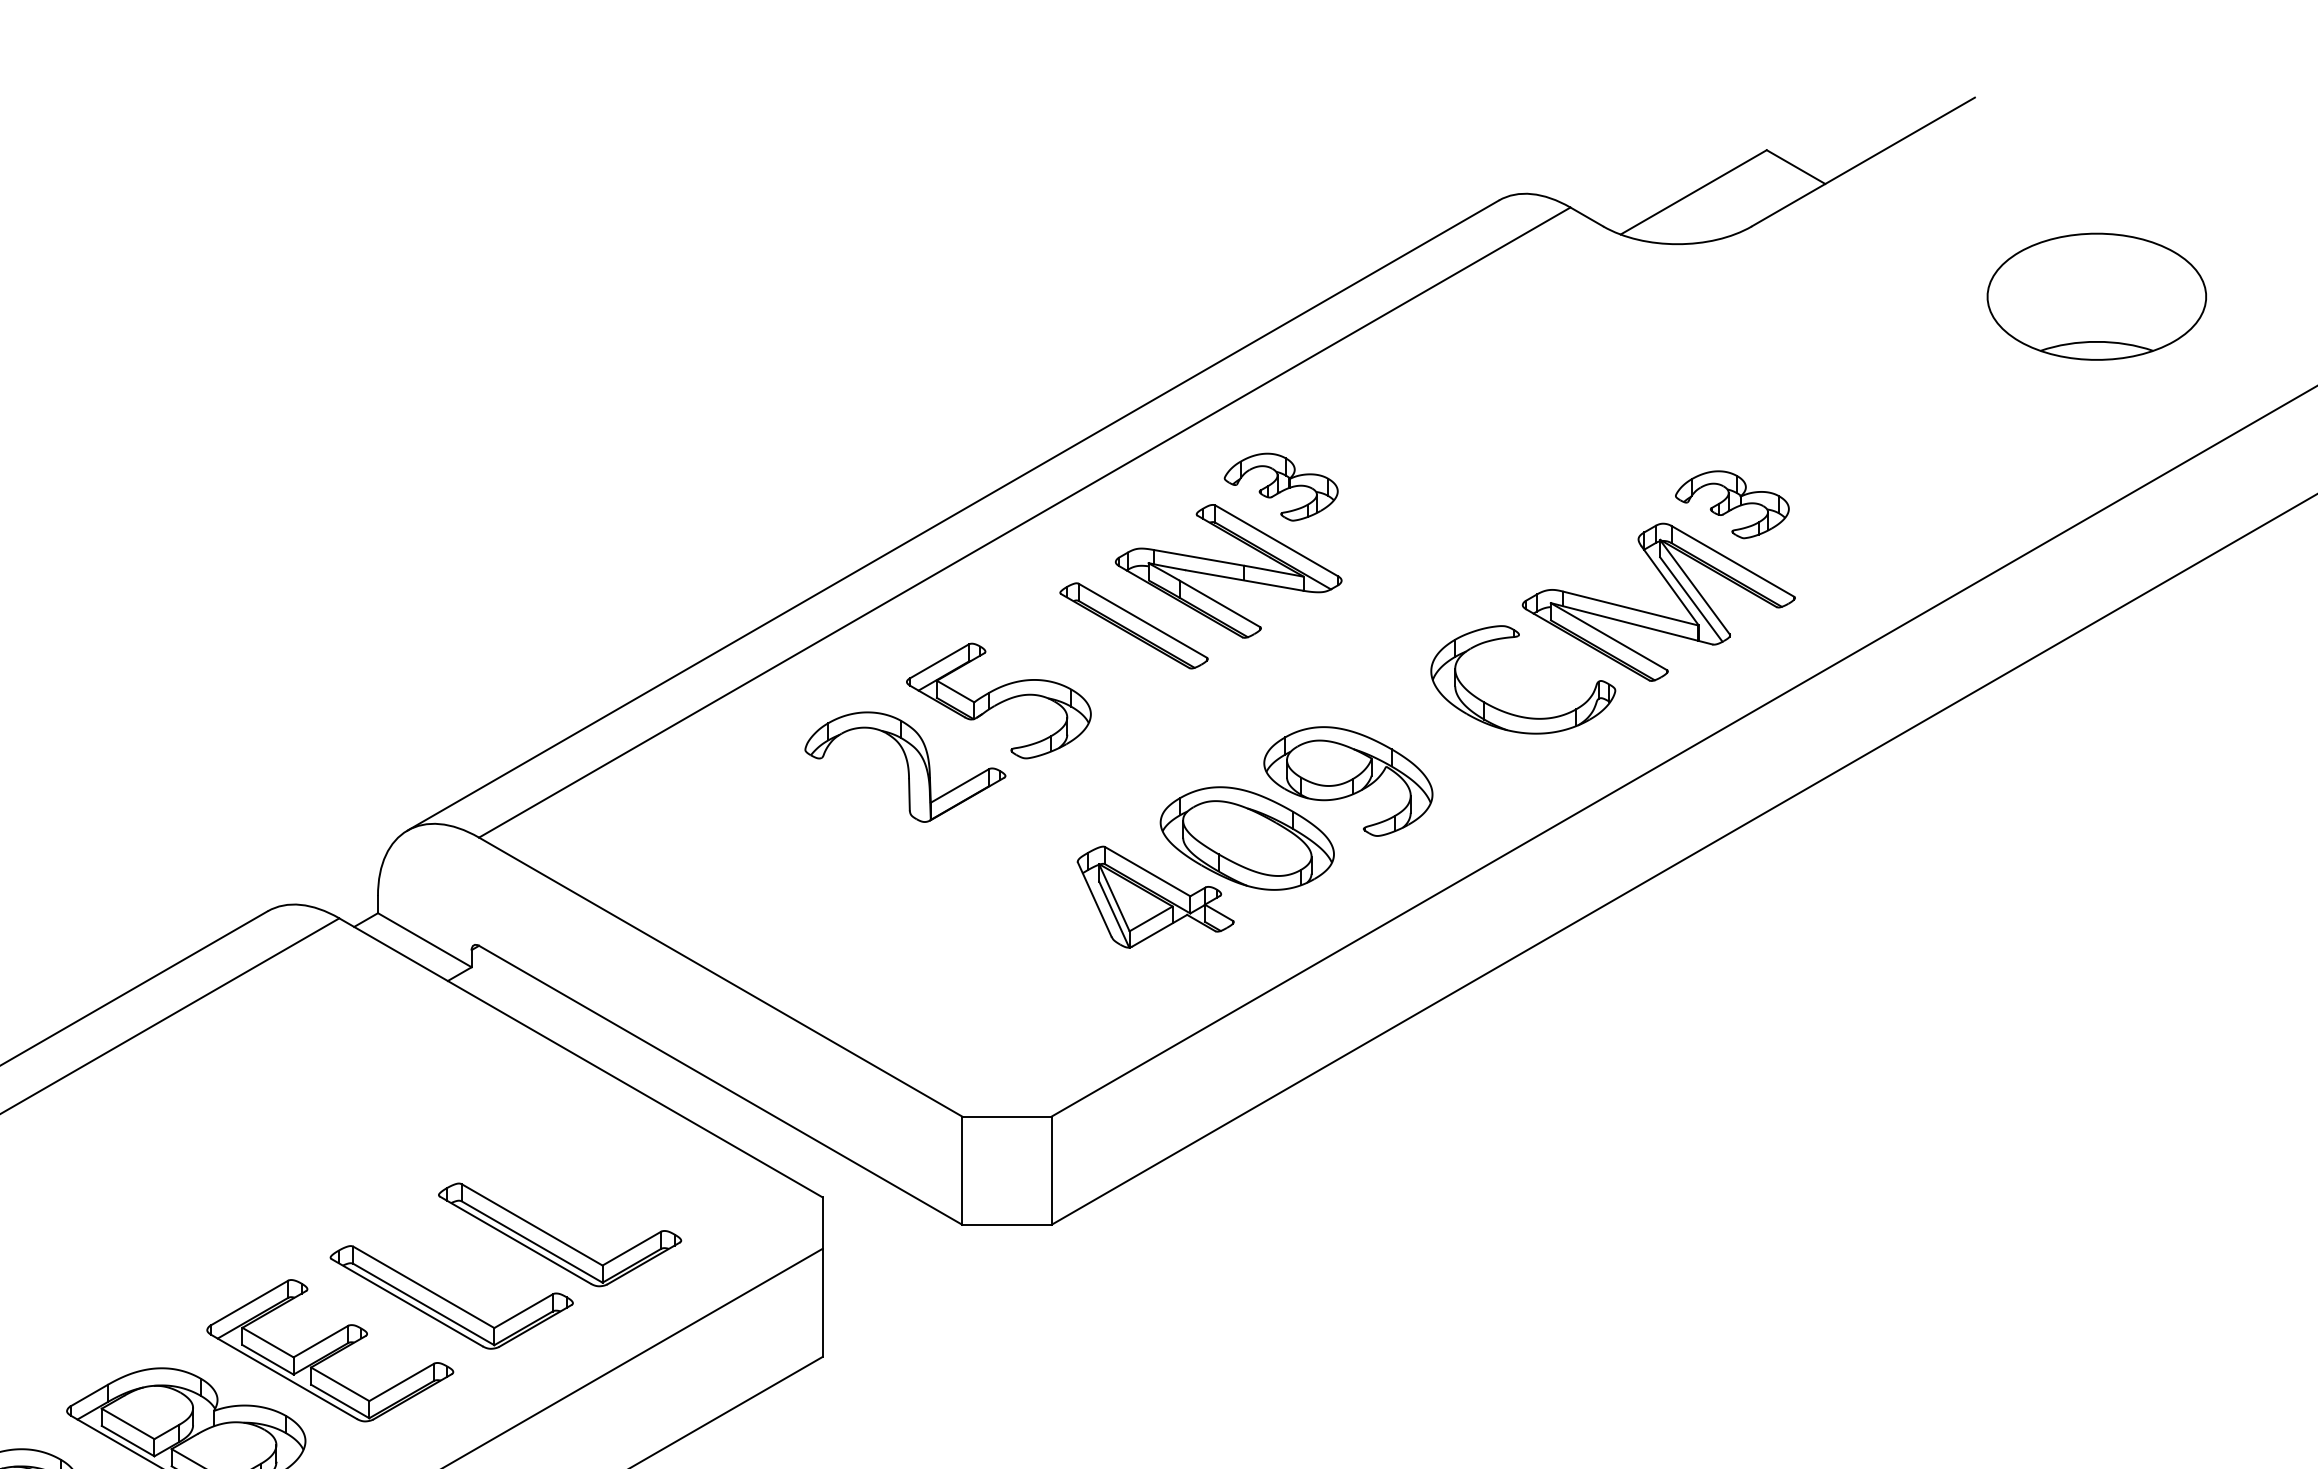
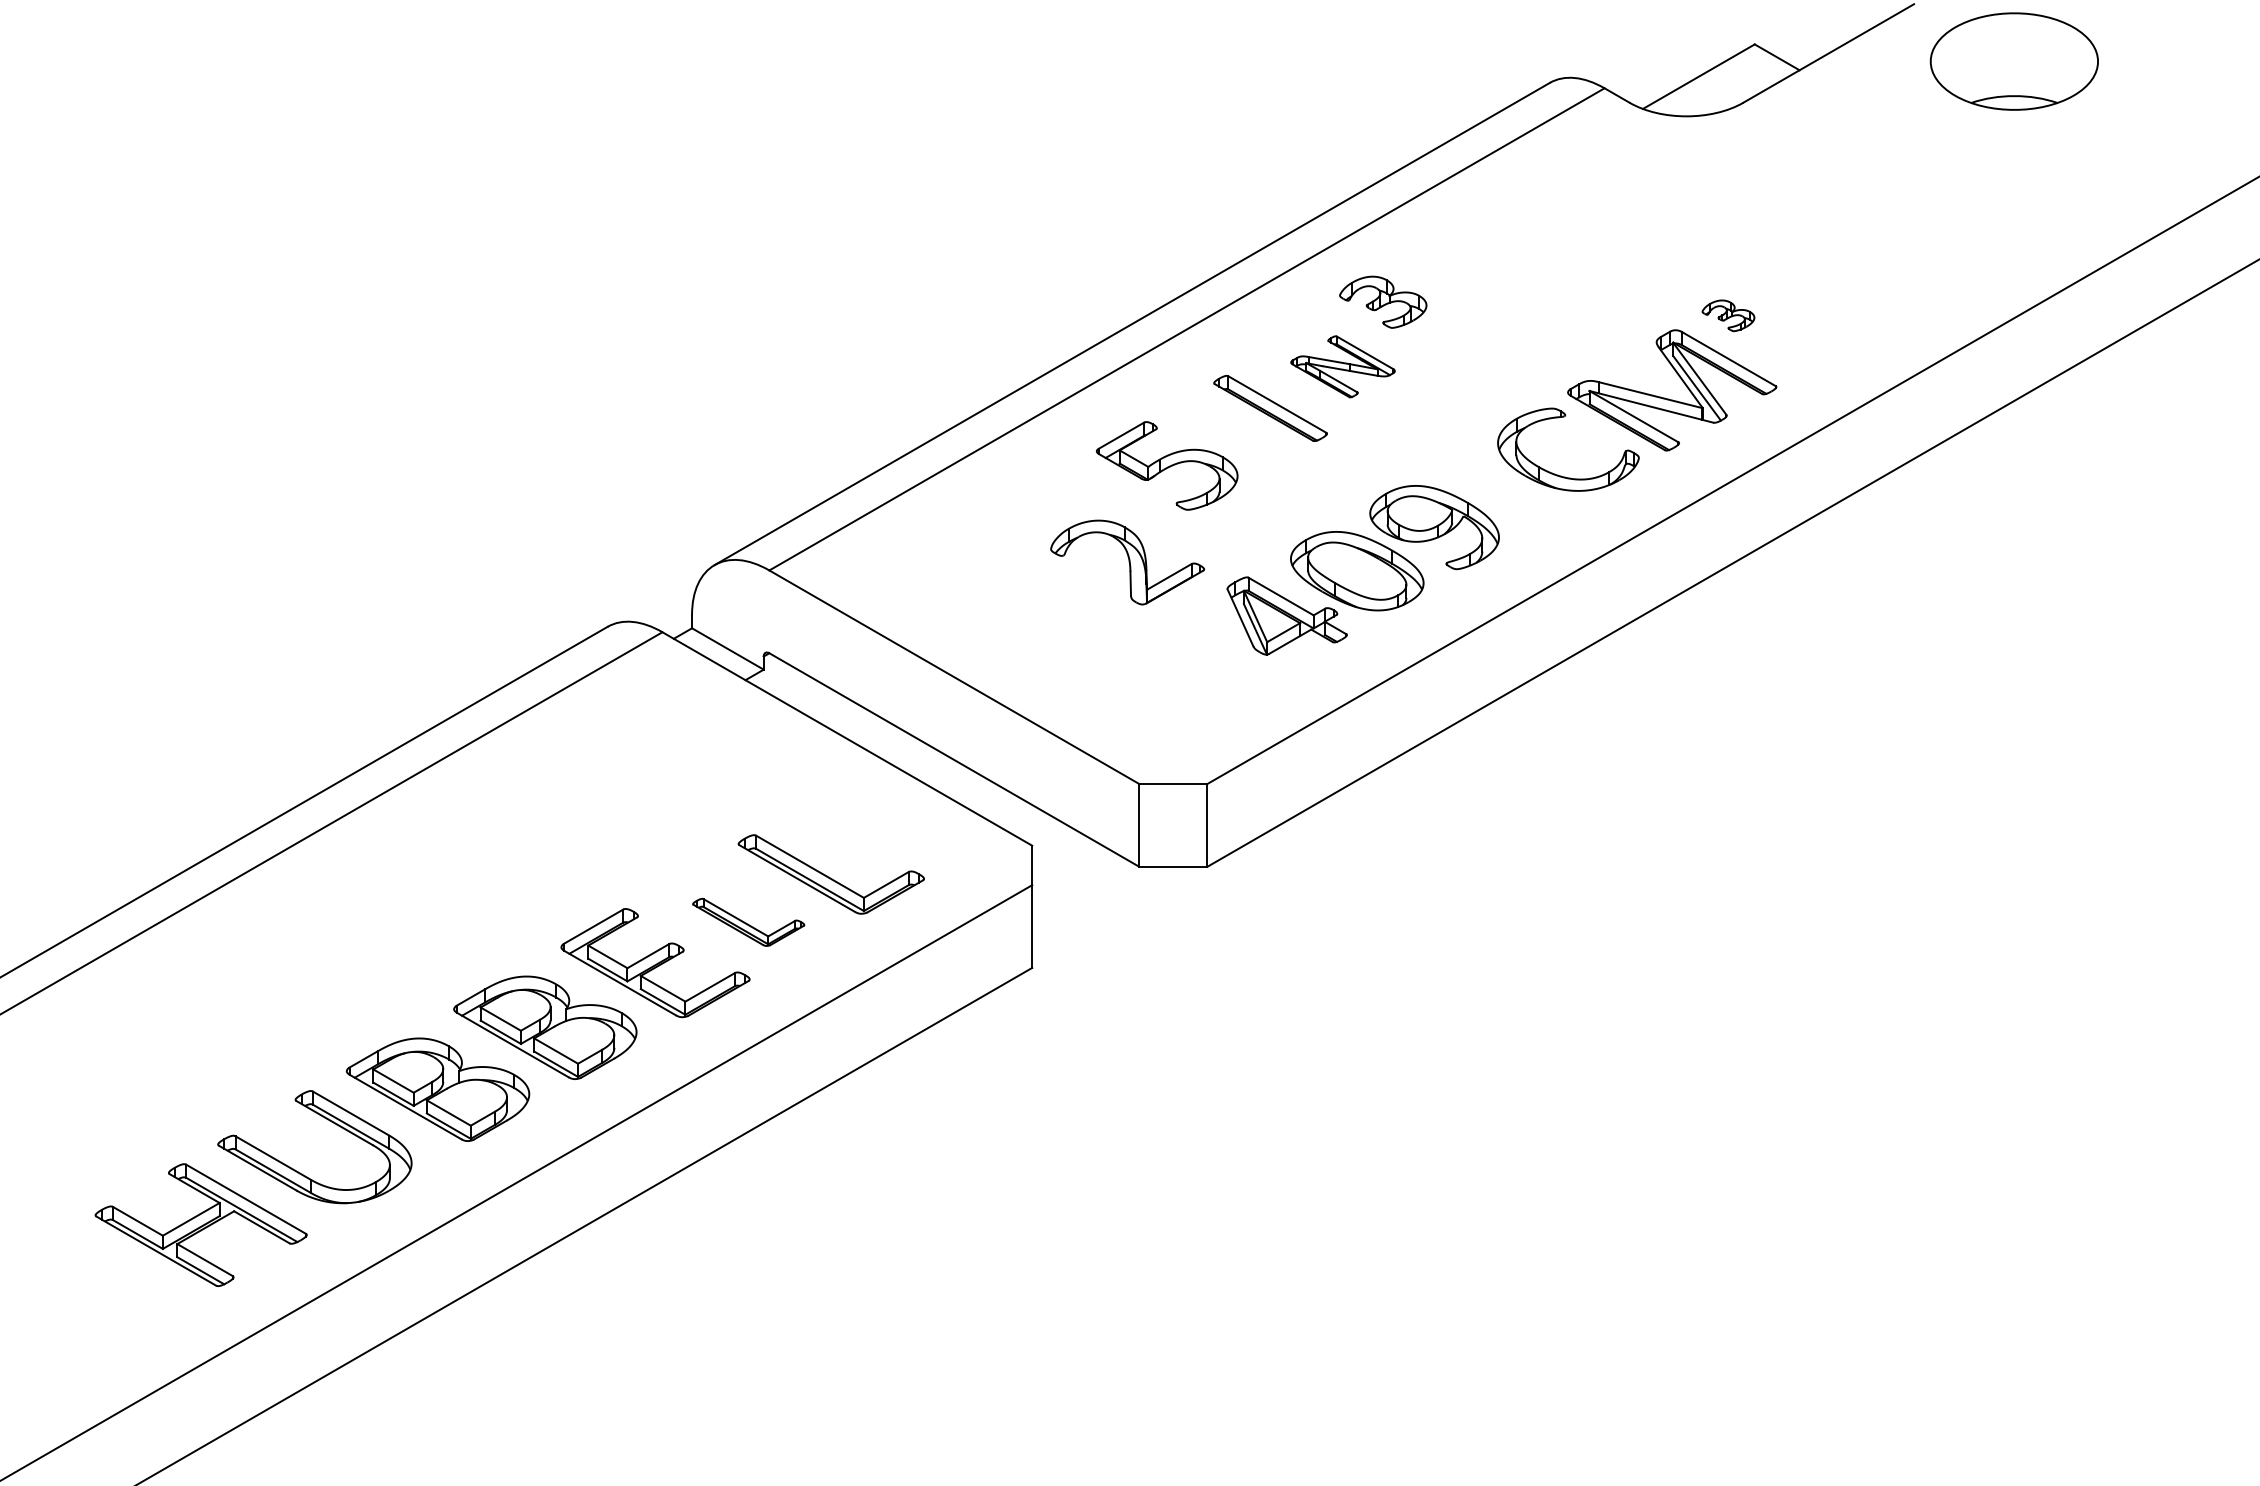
part: (2095, 296) -> (2013, 61), moved
part: (1732, 504) -> (1728, 315), size x0.6
part: (1228, 571) -> (1342, 366), size x0.6
part: (905, 767) -> (1127, 562), moved
part: (451, 1297) -> (748, 922), size x0.6

